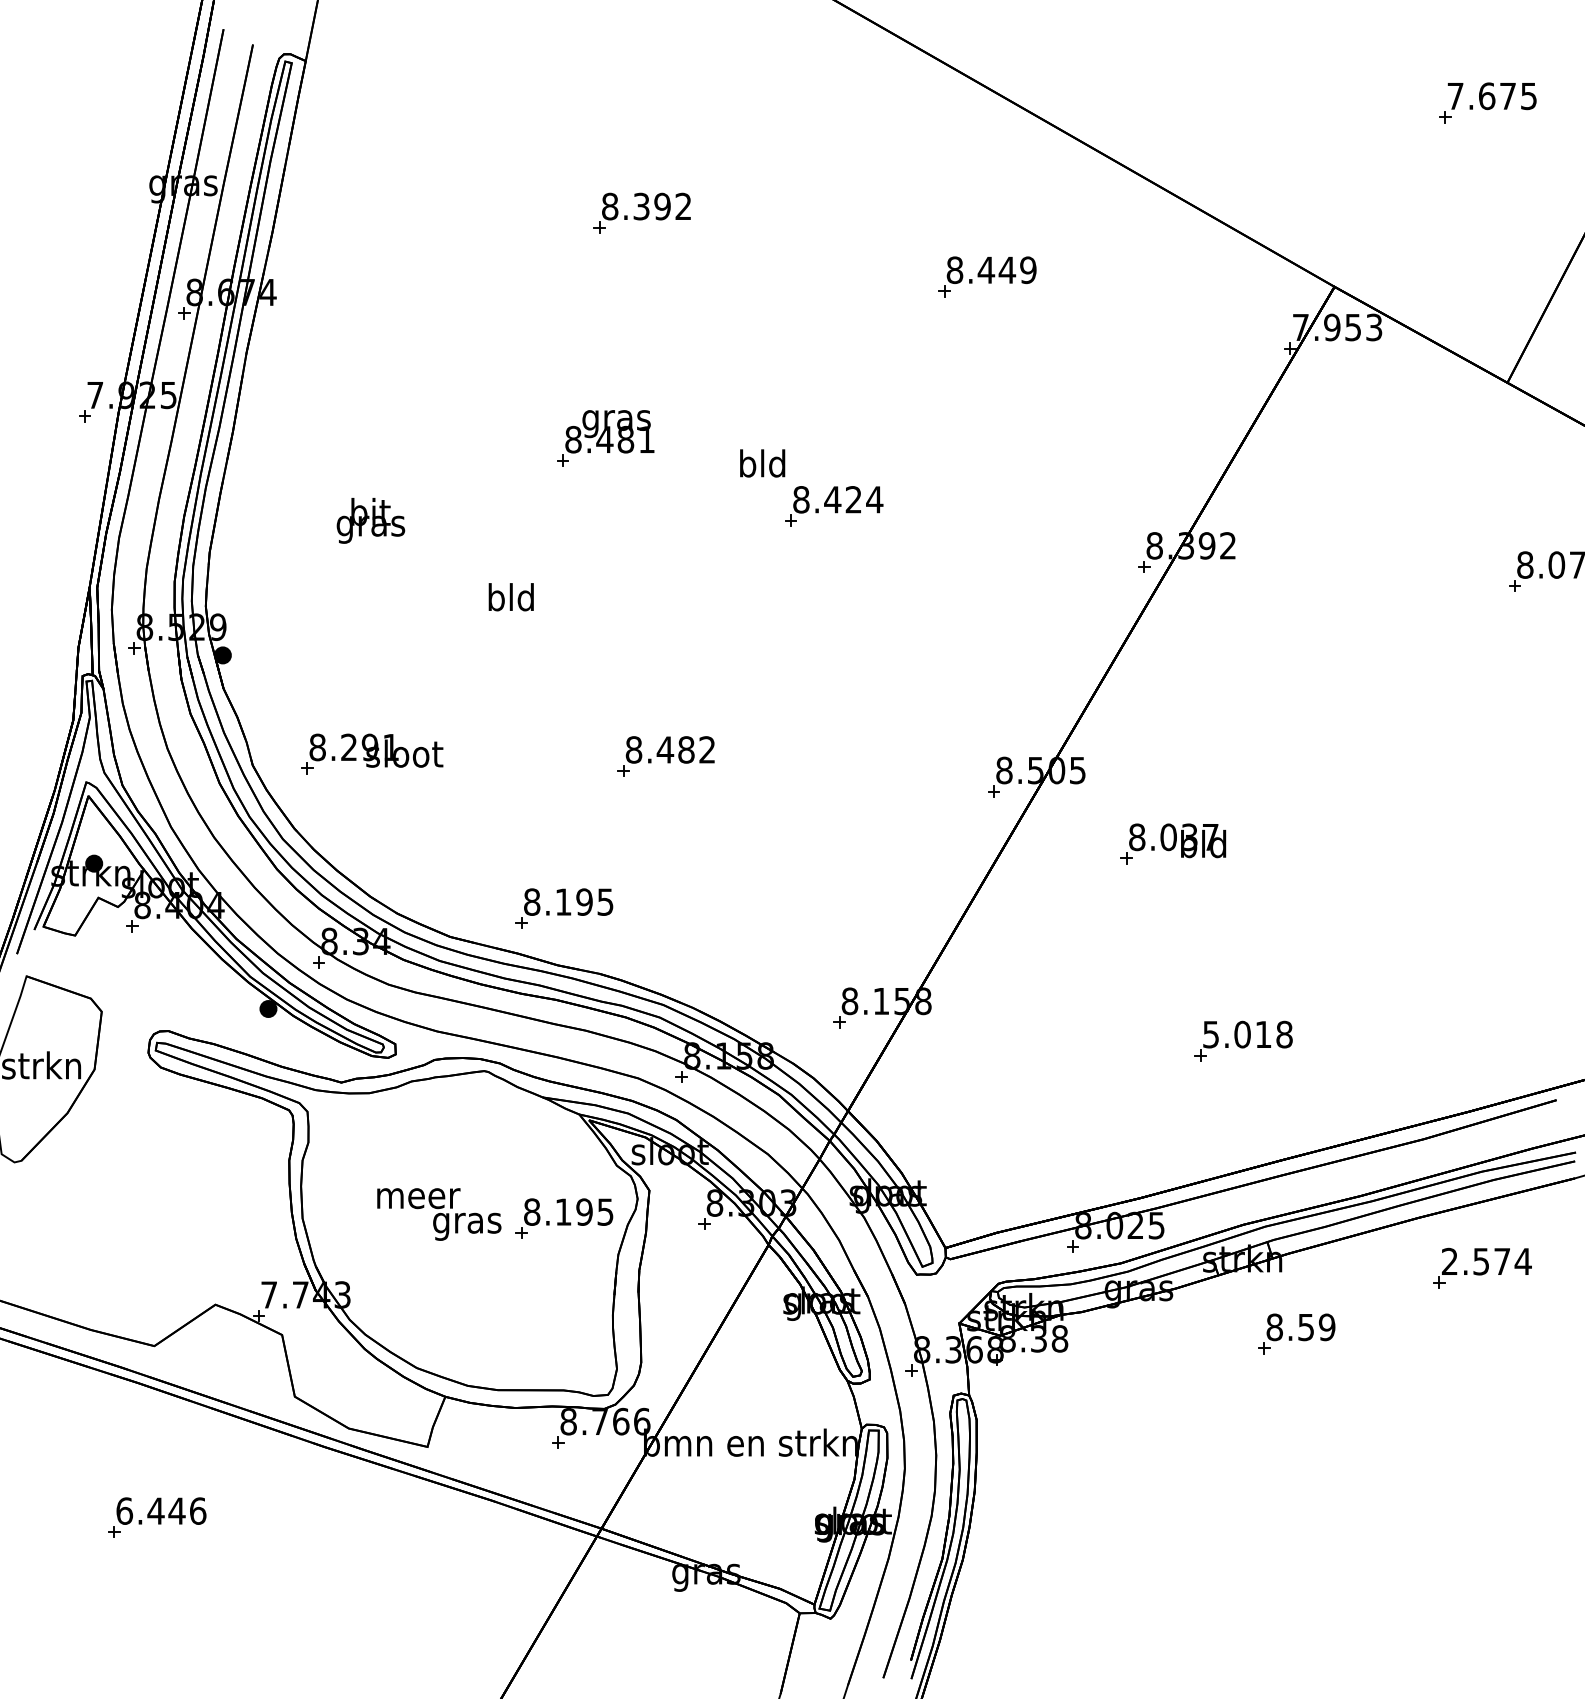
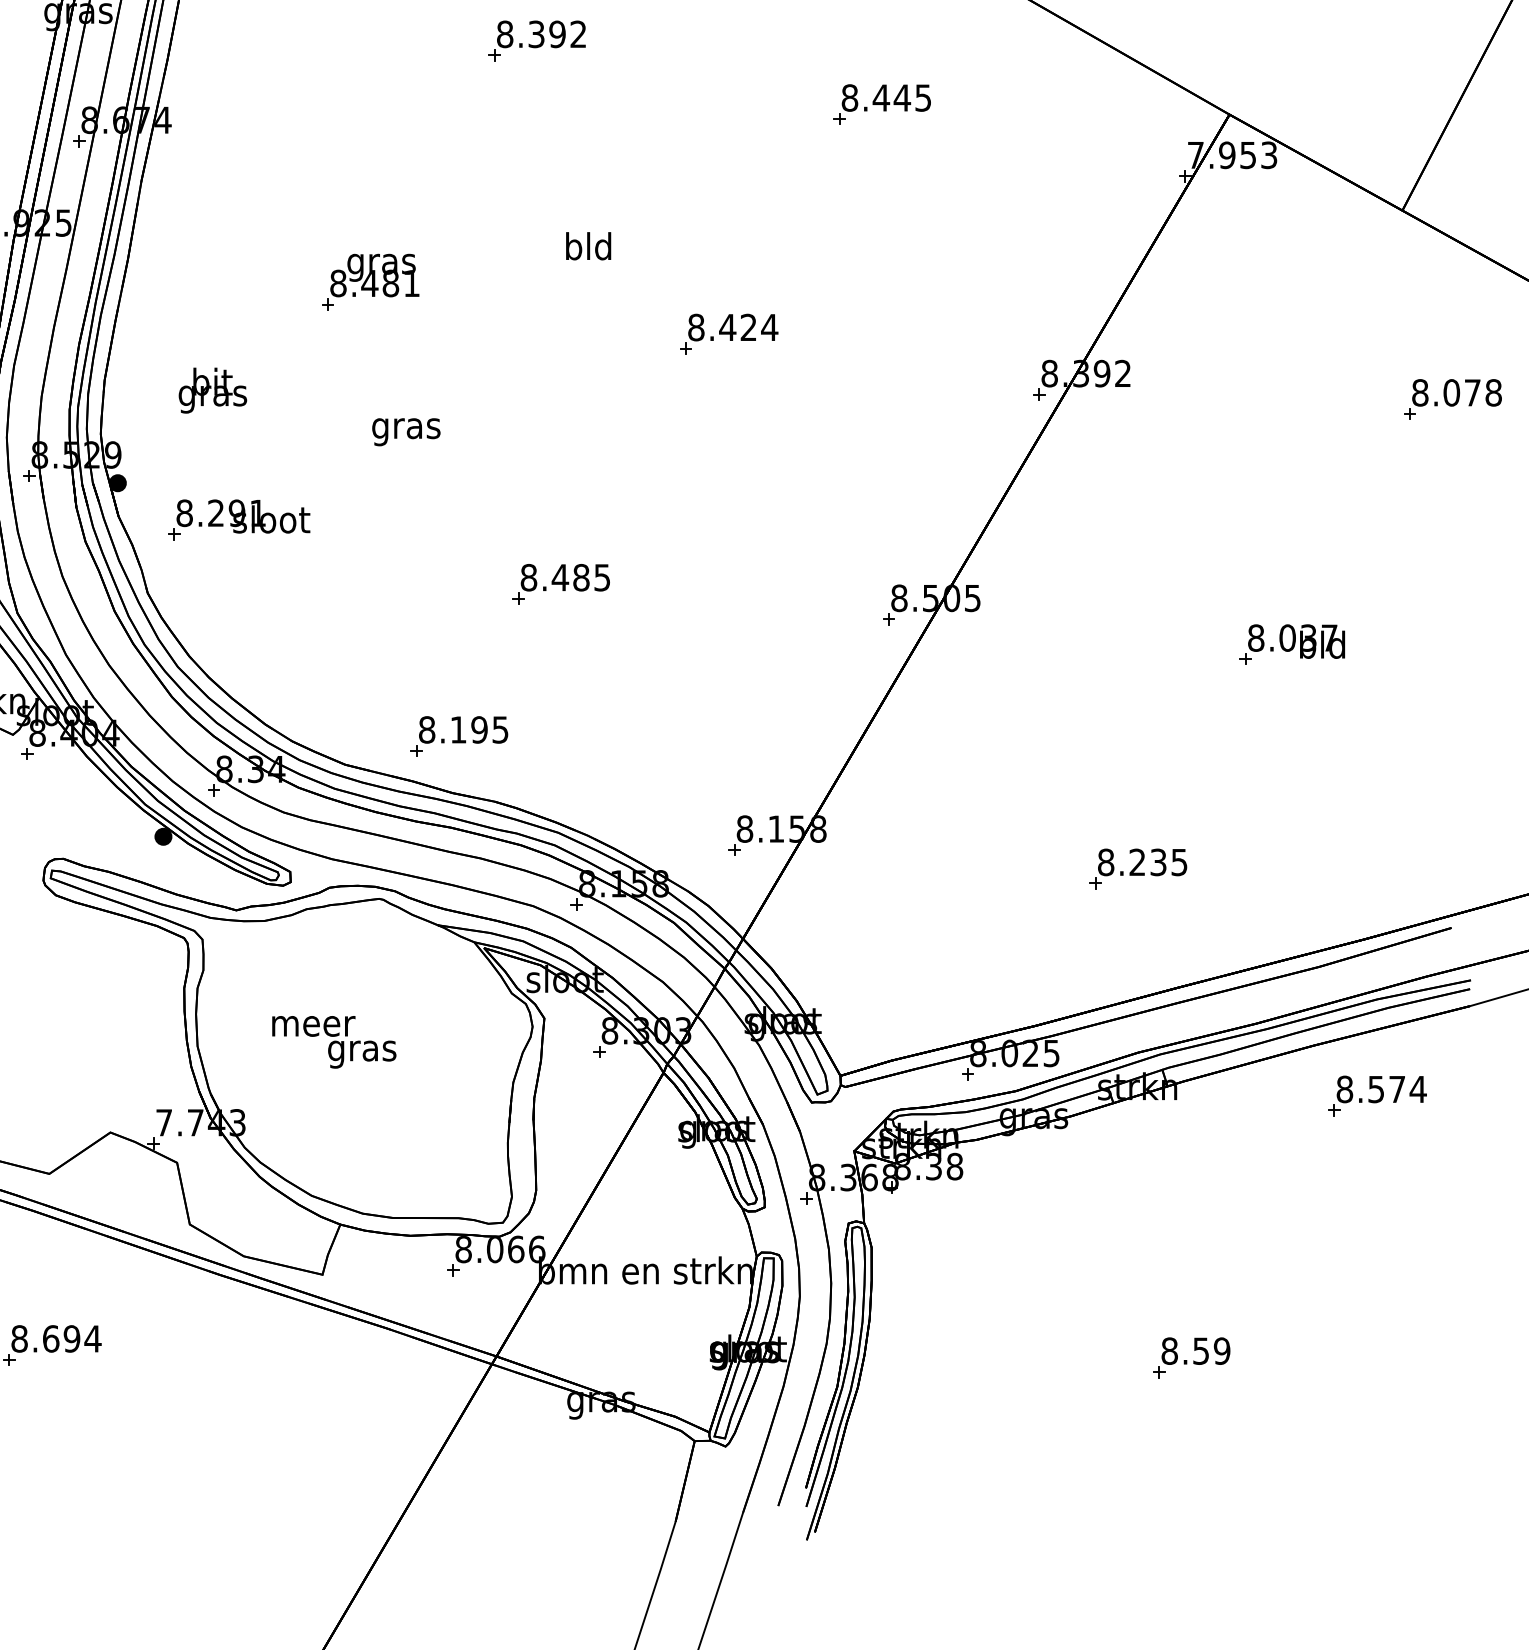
text: (1028, 269) -> (923, 97), 8.449 -> 8.445
part: (605, 438) -> (370, 282), moved
text: (762, 463) -> (588, 246), moved
text: (370, 520) -> (212, 390), moved
text: (511, 600) -> (406, 428), bld -> gras
text: (707, 749) -> (602, 577), 8.482 -> 8.485
part: (372, 753) -> (239, 519), moved
part: (1173, 843) -> (1292, 644), moved
text: (1247, 1034) -> (1142, 862), 5.018 -> 8.235
part: (564, 1218) -> (459, 1046), removed
text: (1449, 1261) -> (1344, 1089), 2.574 -> 8.574
part: (1296, 1333) -> (1191, 1357), moved
text: (600, 1422) -> (495, 1250), 8.766 -> 8.066
text: (161, 1510) -> (56, 1338), 6.446 -> 8.694

